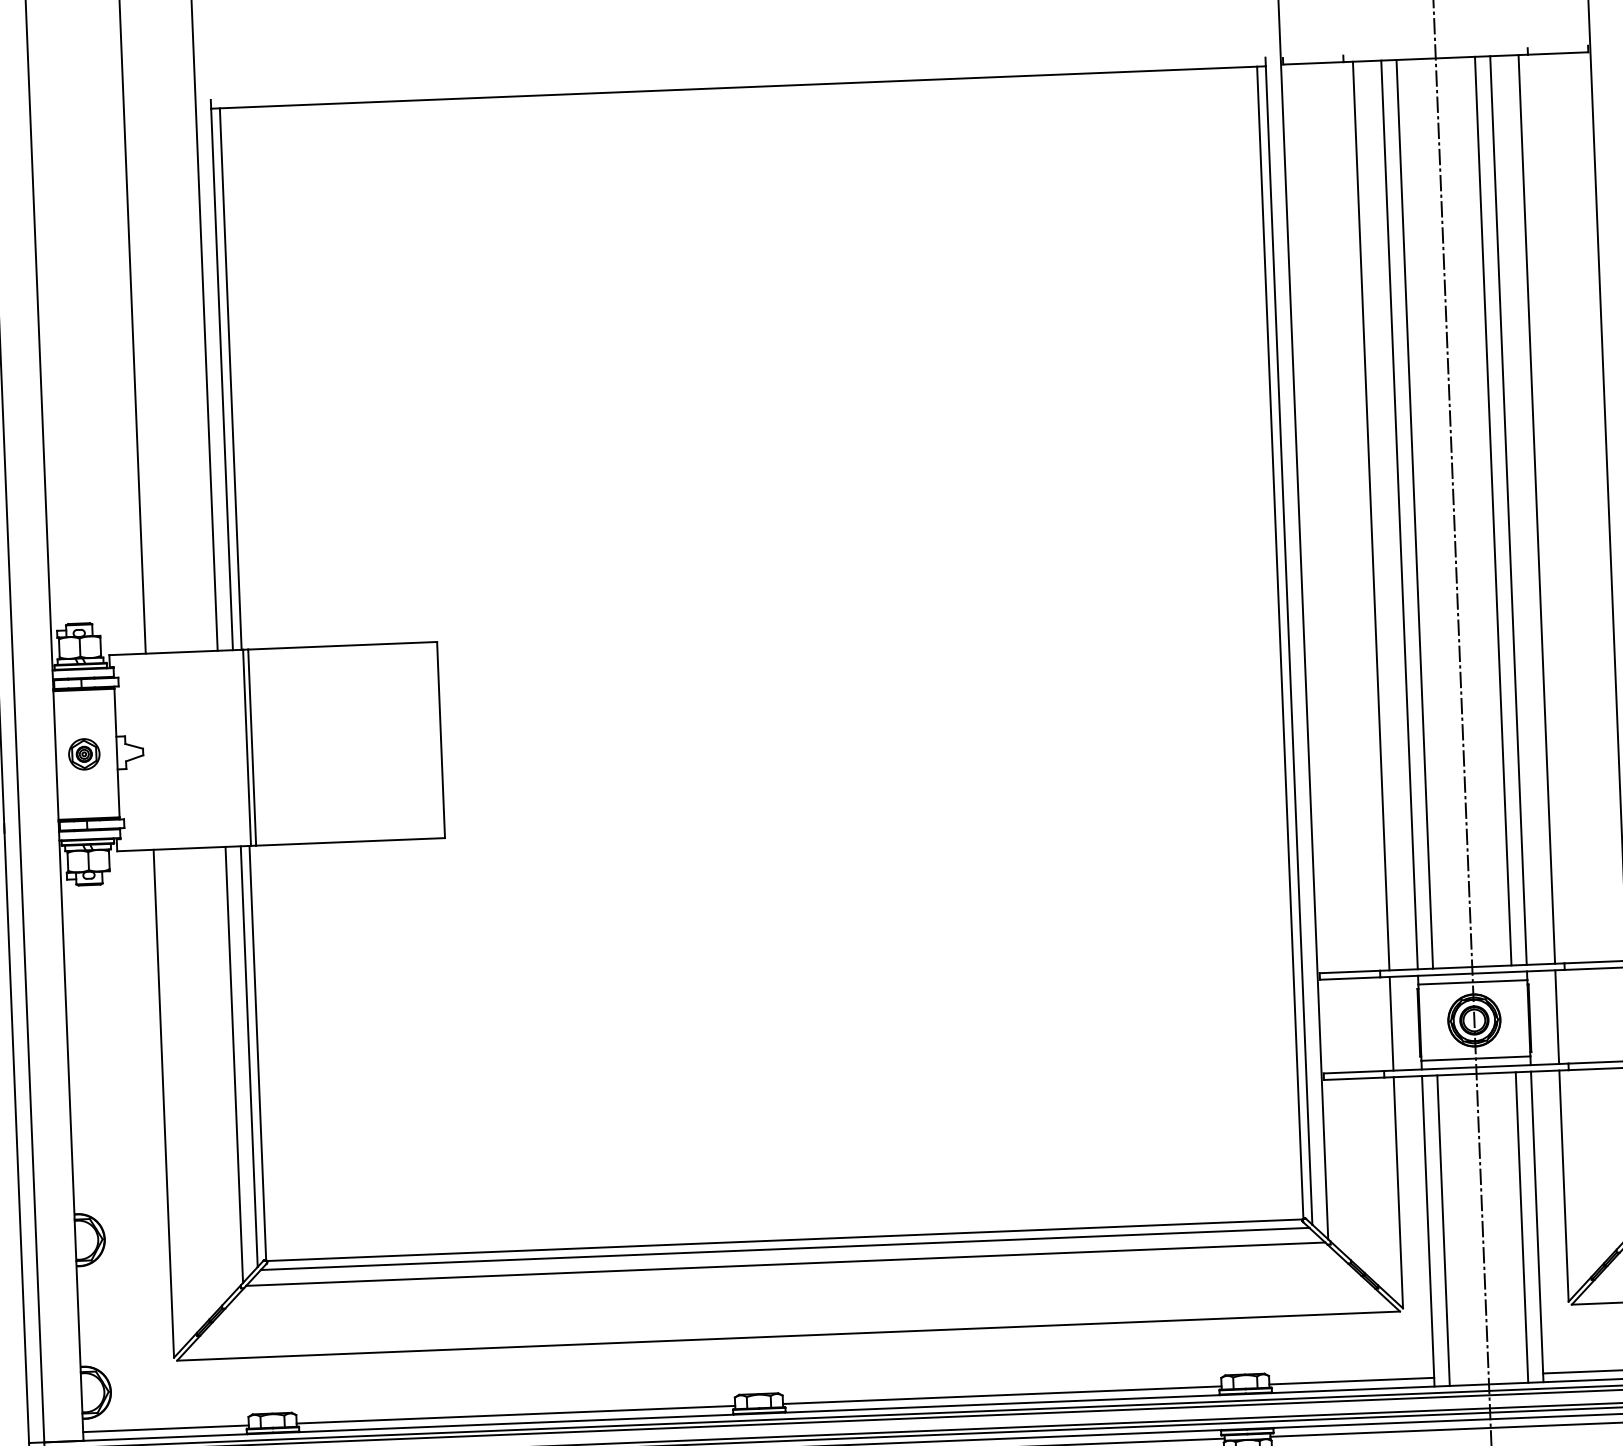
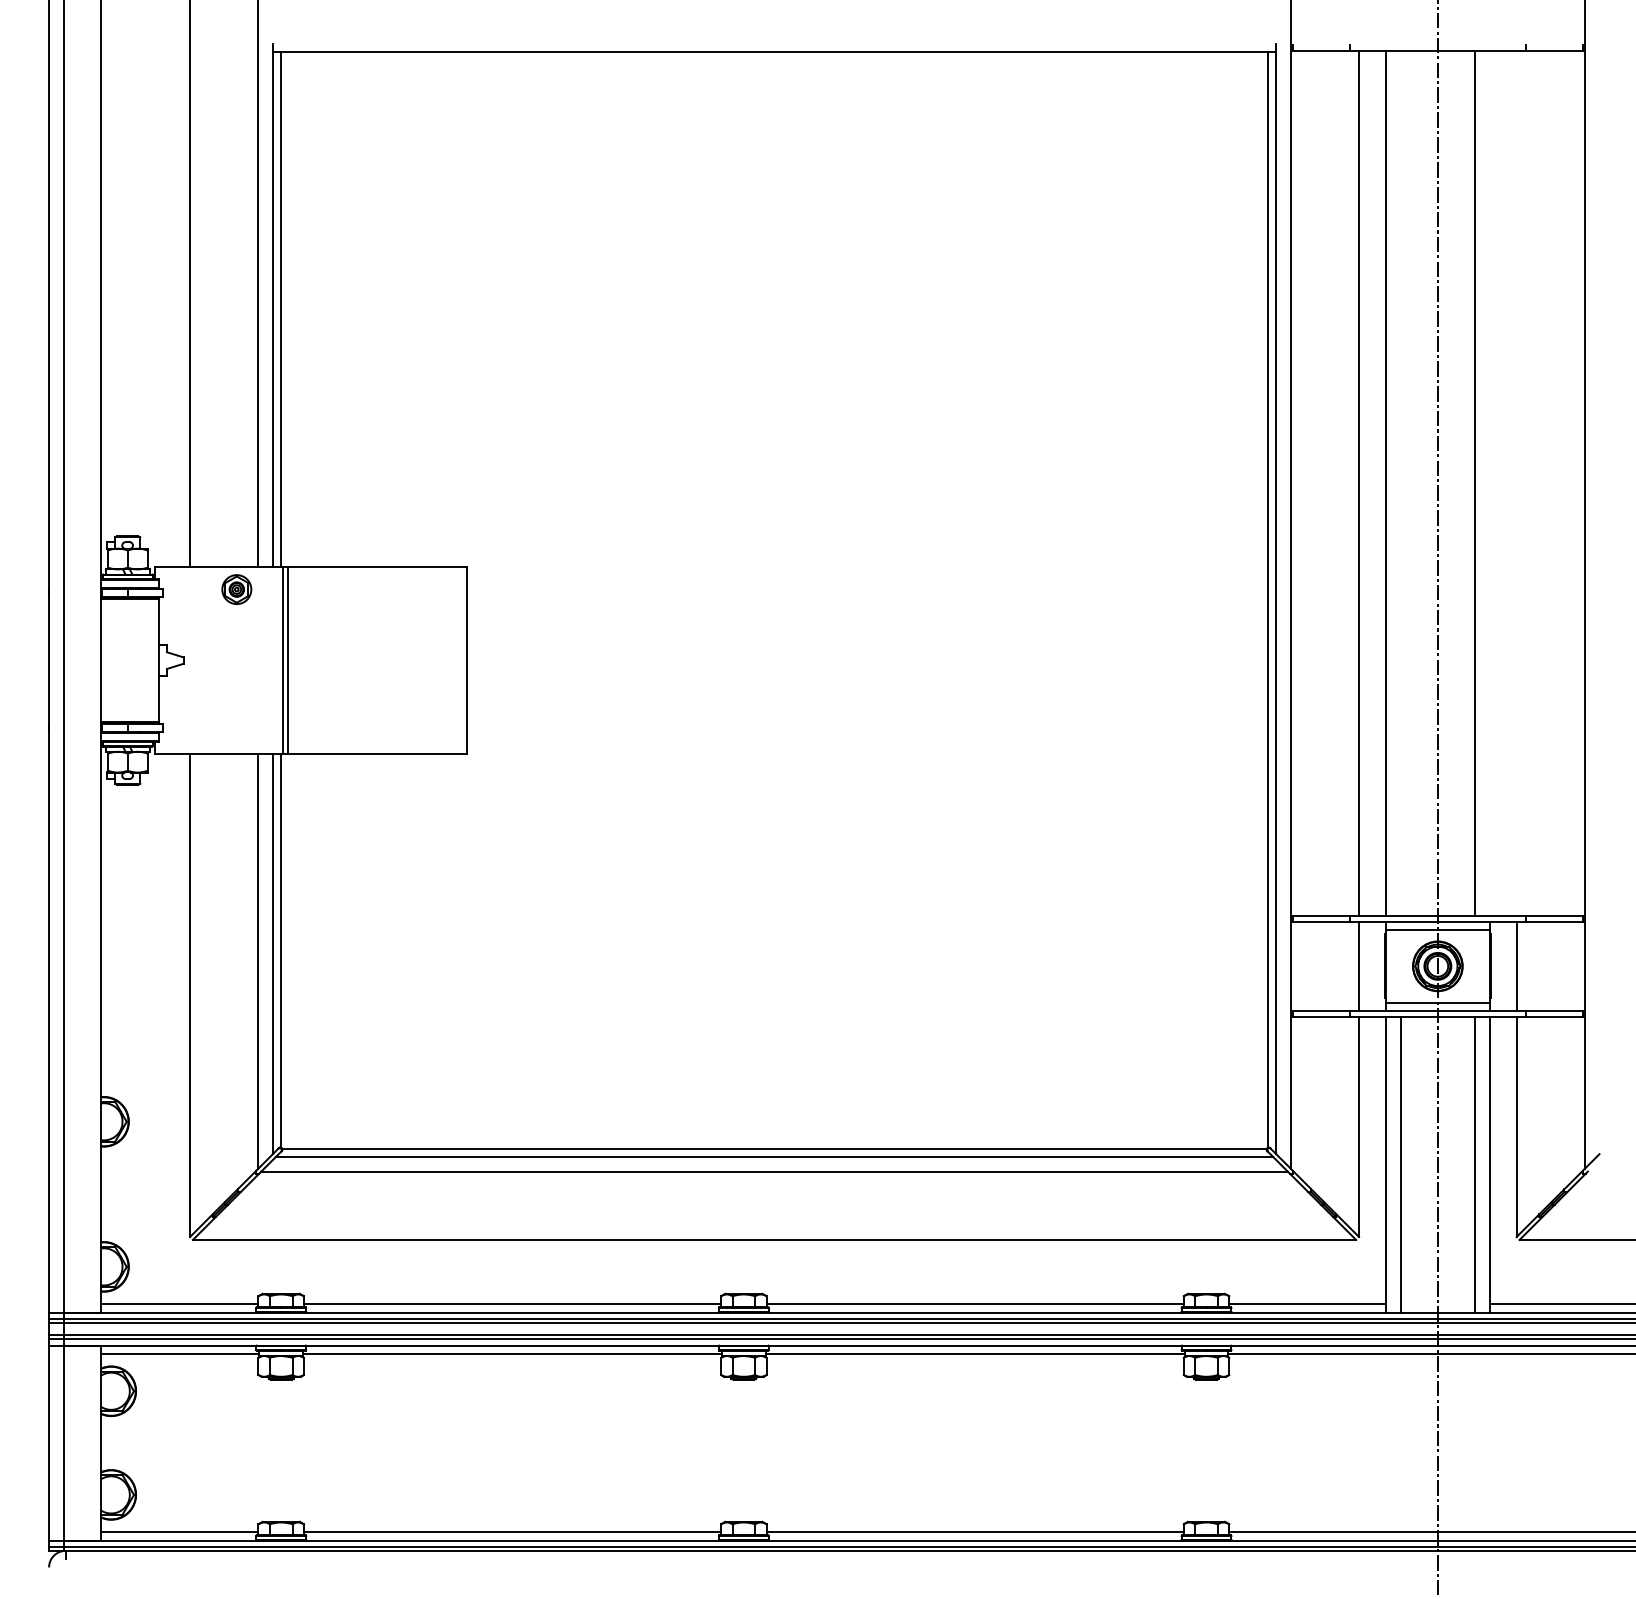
line: (1536, 509) -> (1516, 483), removed
line: (1508, 510) -> (1489, 483), removed
line: (1414, 514) -> (1400, 483), removed
part: (83, 754) -> (236, 589), moved

